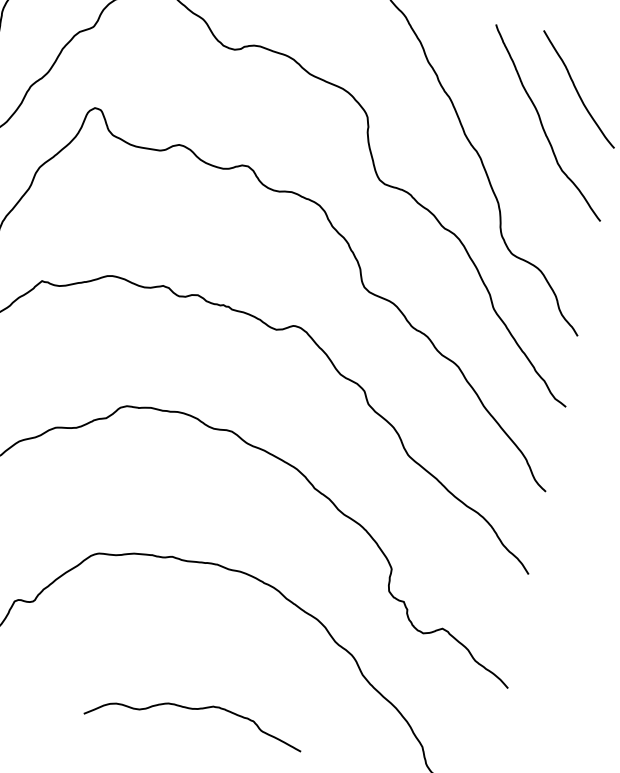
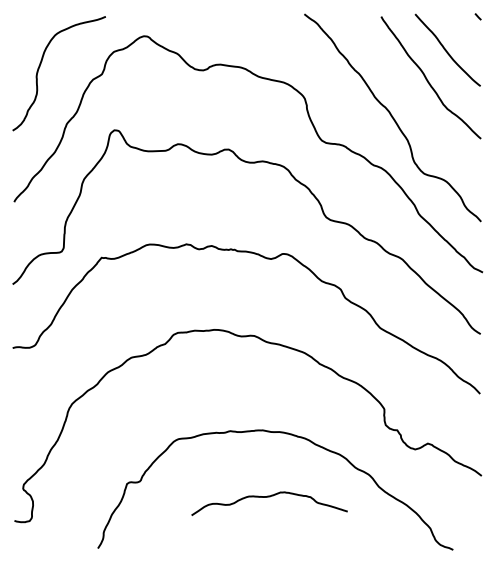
curve: (196, 710) -> (269, 497), moved

